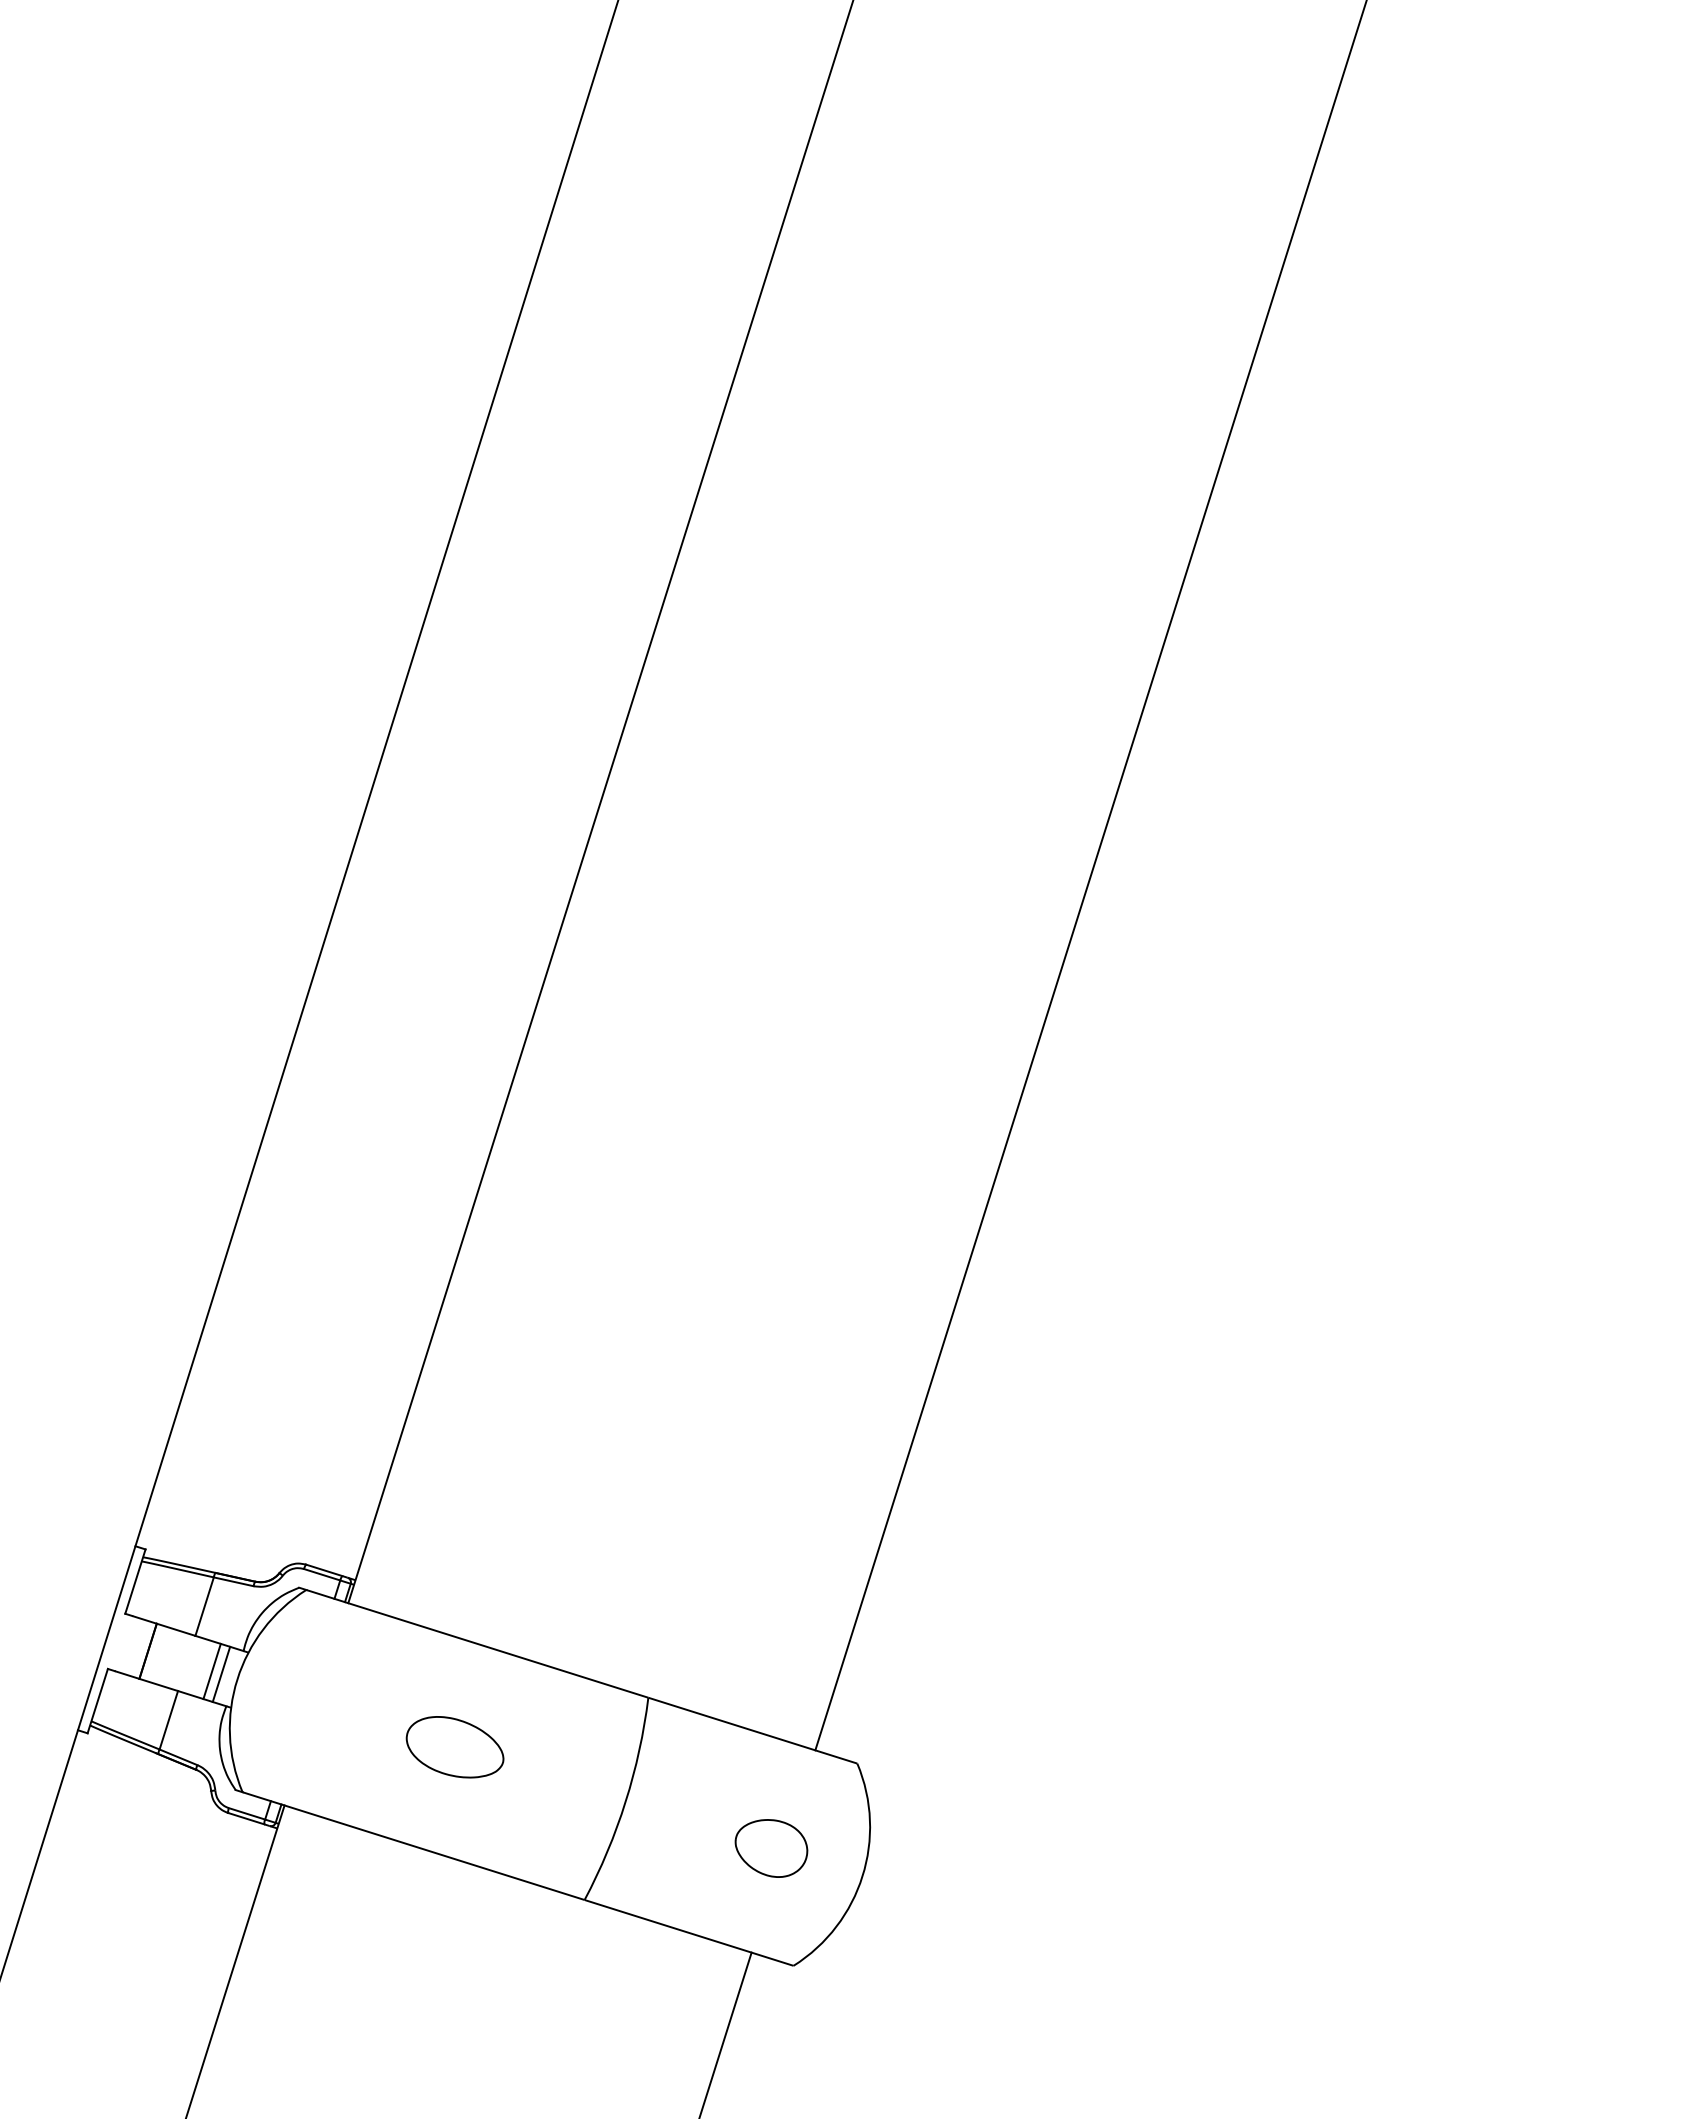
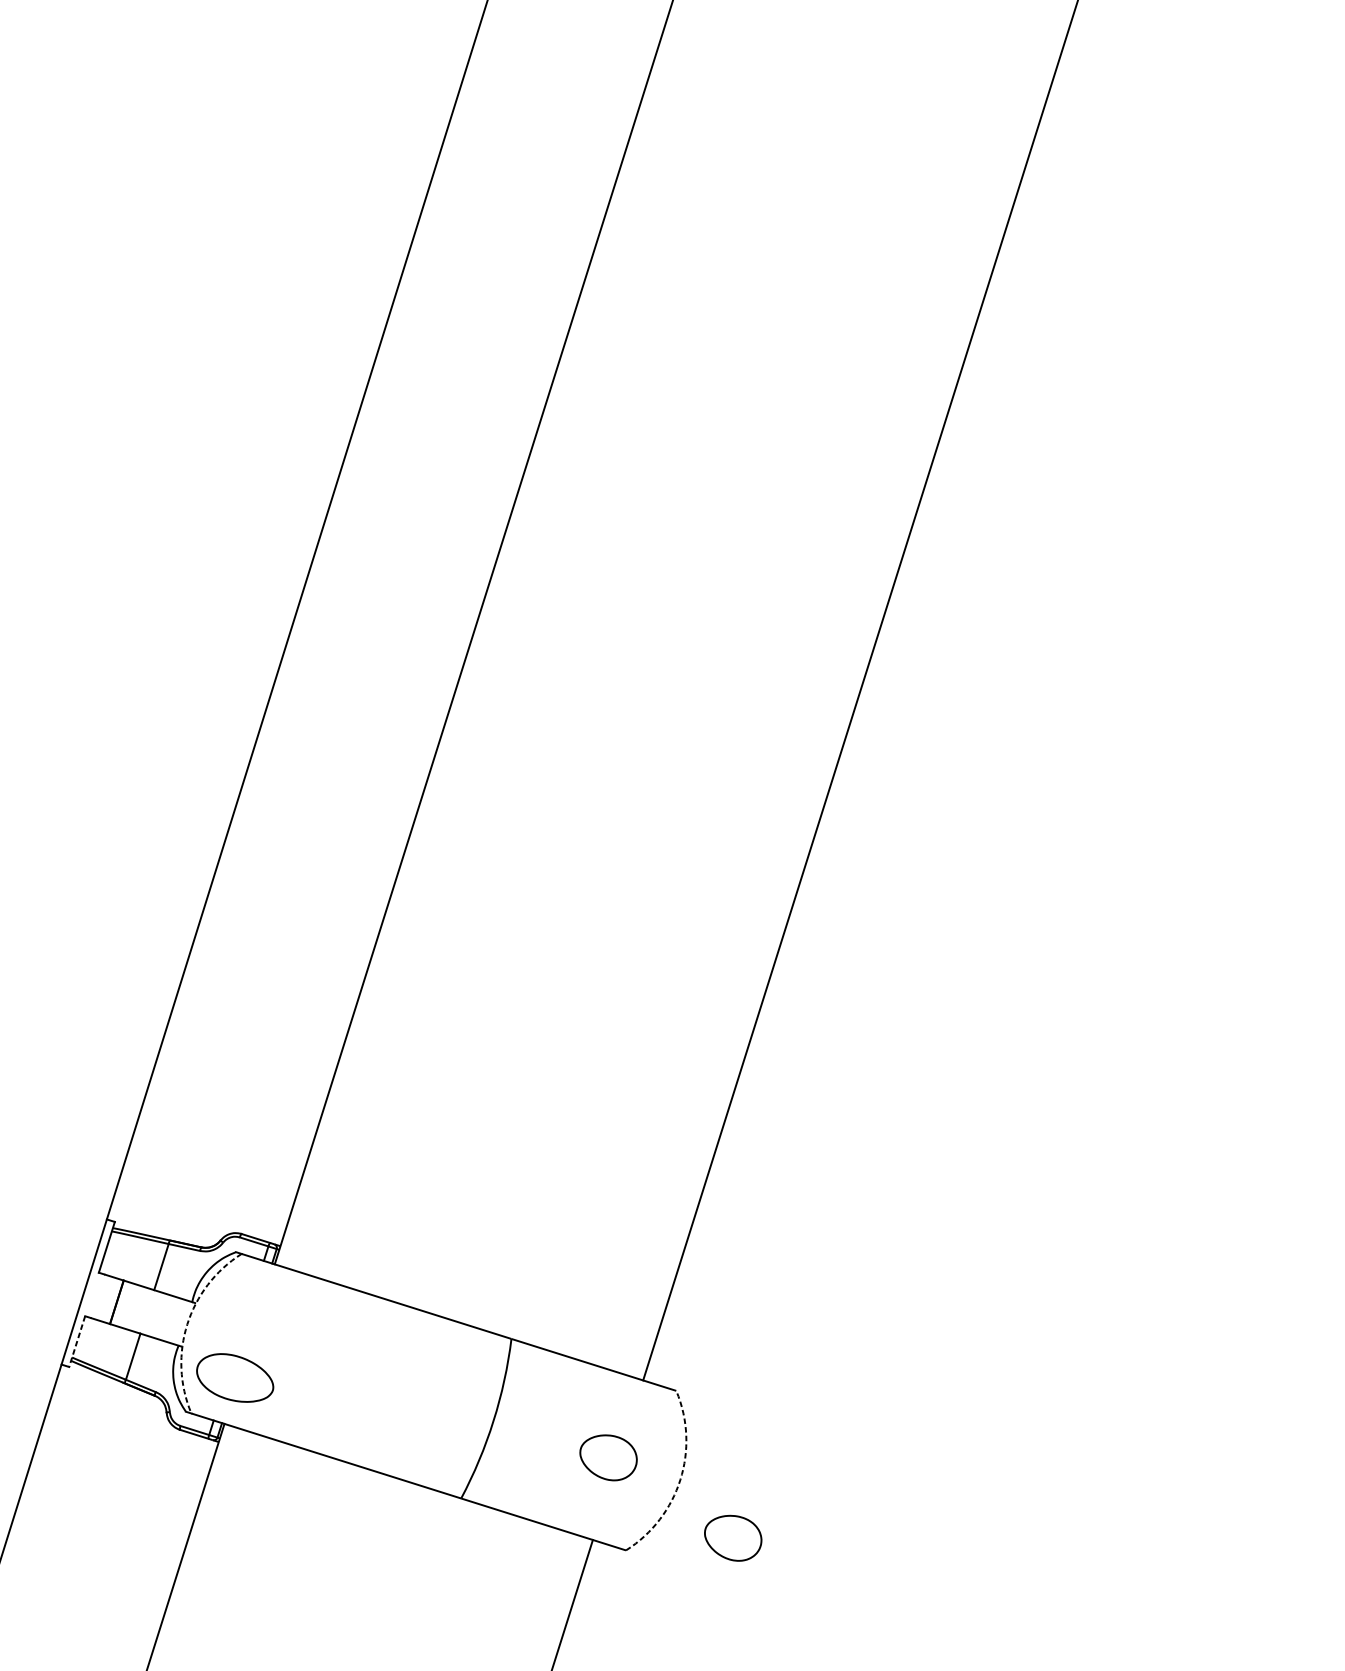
line: (211, 1671) -> (166, 1318), removed
line: (221, 1673) -> (174, 1319), removed
arc: (237, 1679) -> (187, 1324), solid -> dashed
line: (97, 1701) -> (76, 1341), solid -> dashed
part: (454, 1747) -> (234, 1378), moved
arc: (862, 1876) -> (680, 1479), solid -> dashed
part: (929, 1950) -> (733, 1538), added

